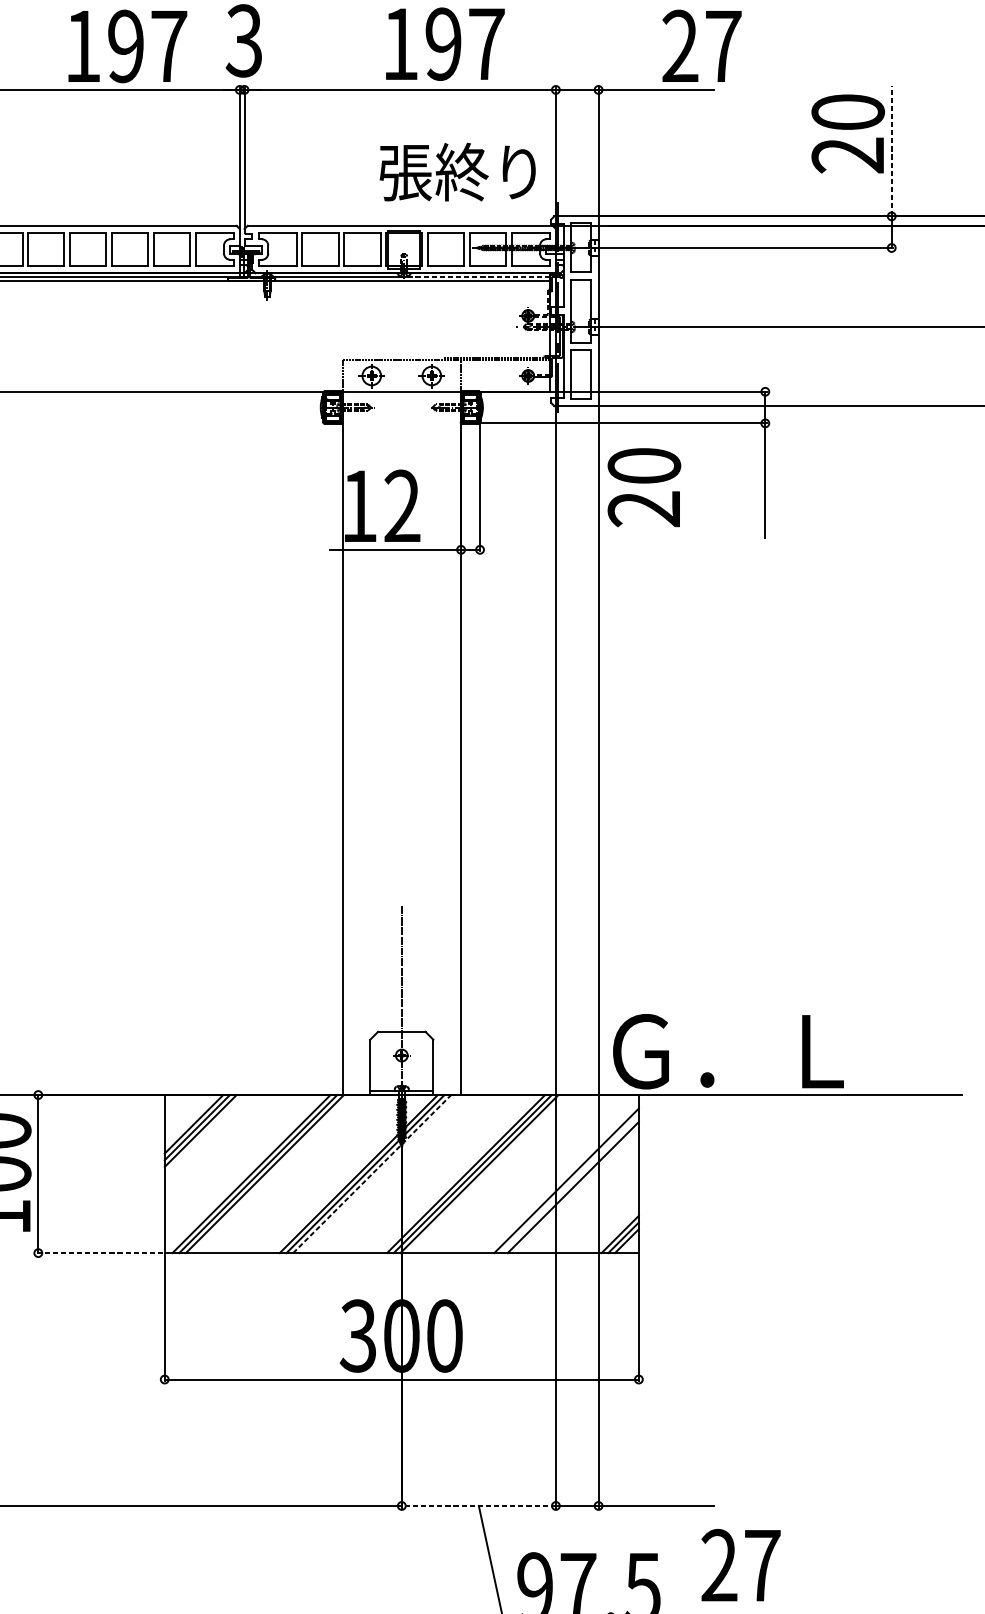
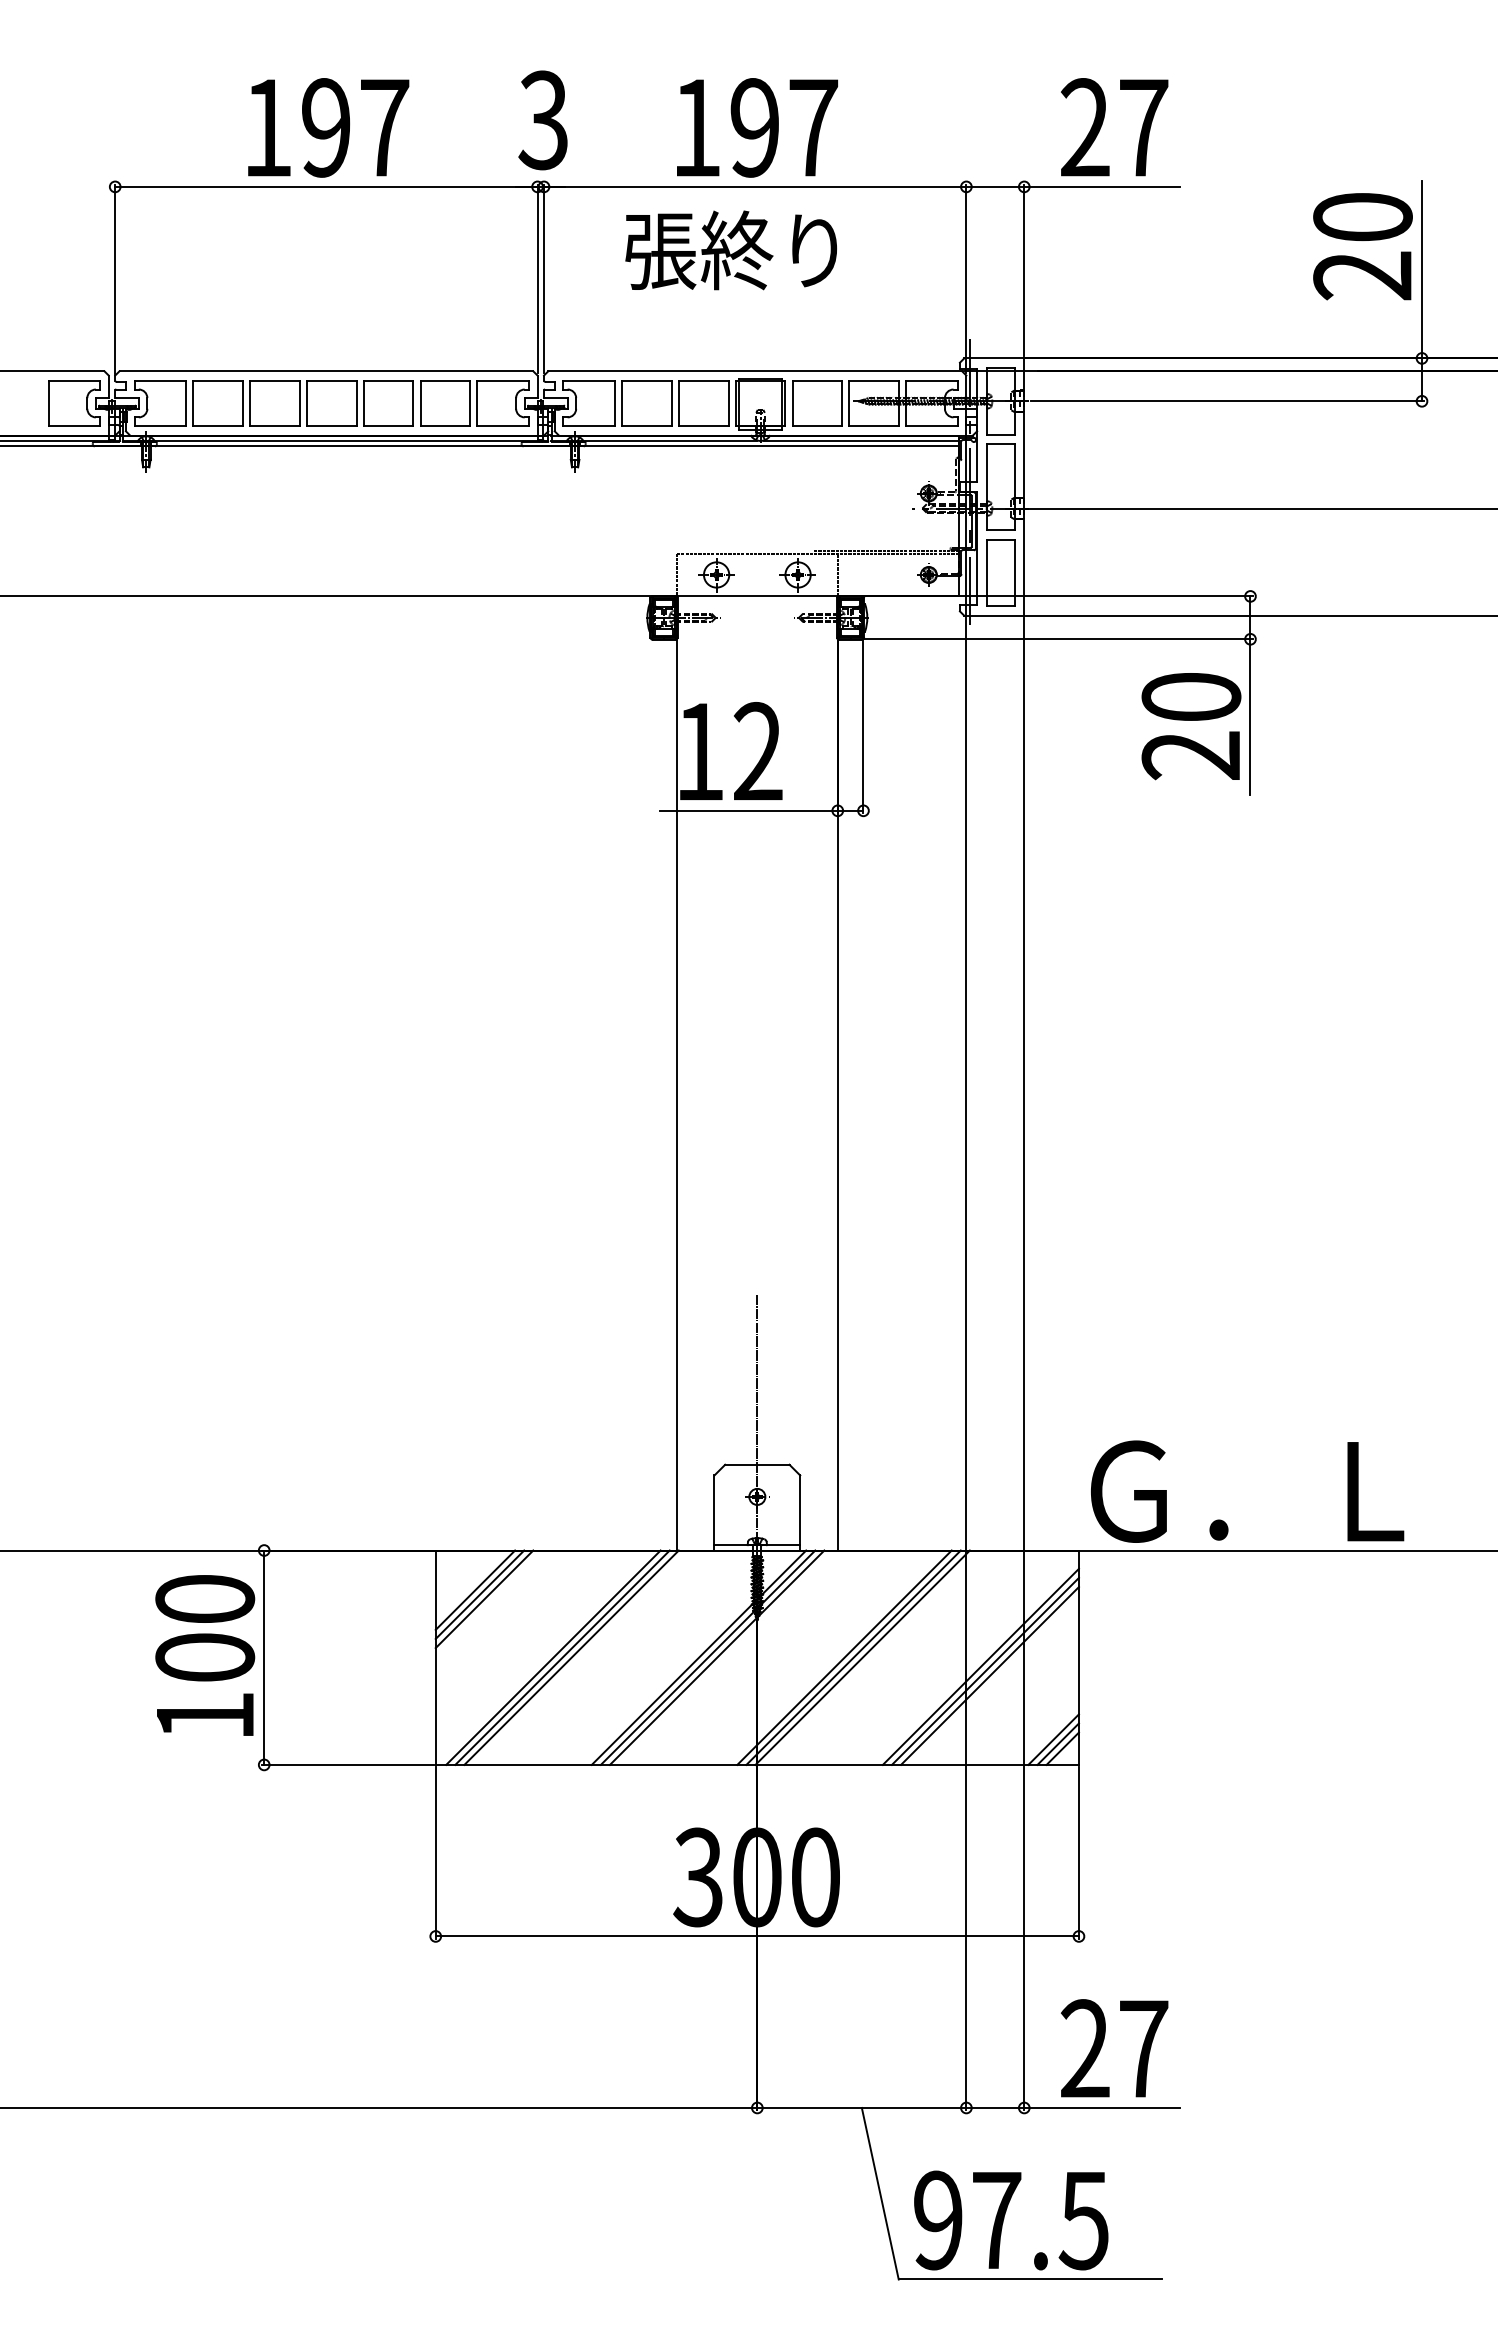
text: (445, 43) -> (757, 127), moved
text: (127, 46) -> (328, 127), moved
text: (701, 46) -> (1114, 127), moved
line: (892, 150) -> (1422, 269), dashed -> solid
text: (457, 172) -> (730, 250), moved
line: (477, 276) -> (860, 440), dashed -> solid
text: (644, 487) -> (1191, 726), moved
text: (728, 1051) -> (1247, 1491), moved
line: (372, 1173) -> (717, 1657), dashed -> solid
line: (569, 1183) -> (984, 1670), added
line: (99, 1252) -> (347, 1764), dashed -> solid
line: (478, 1505) -> (861, 2107), dashed -> solid
text: (740, 1565) -> (1114, 2048), moved

